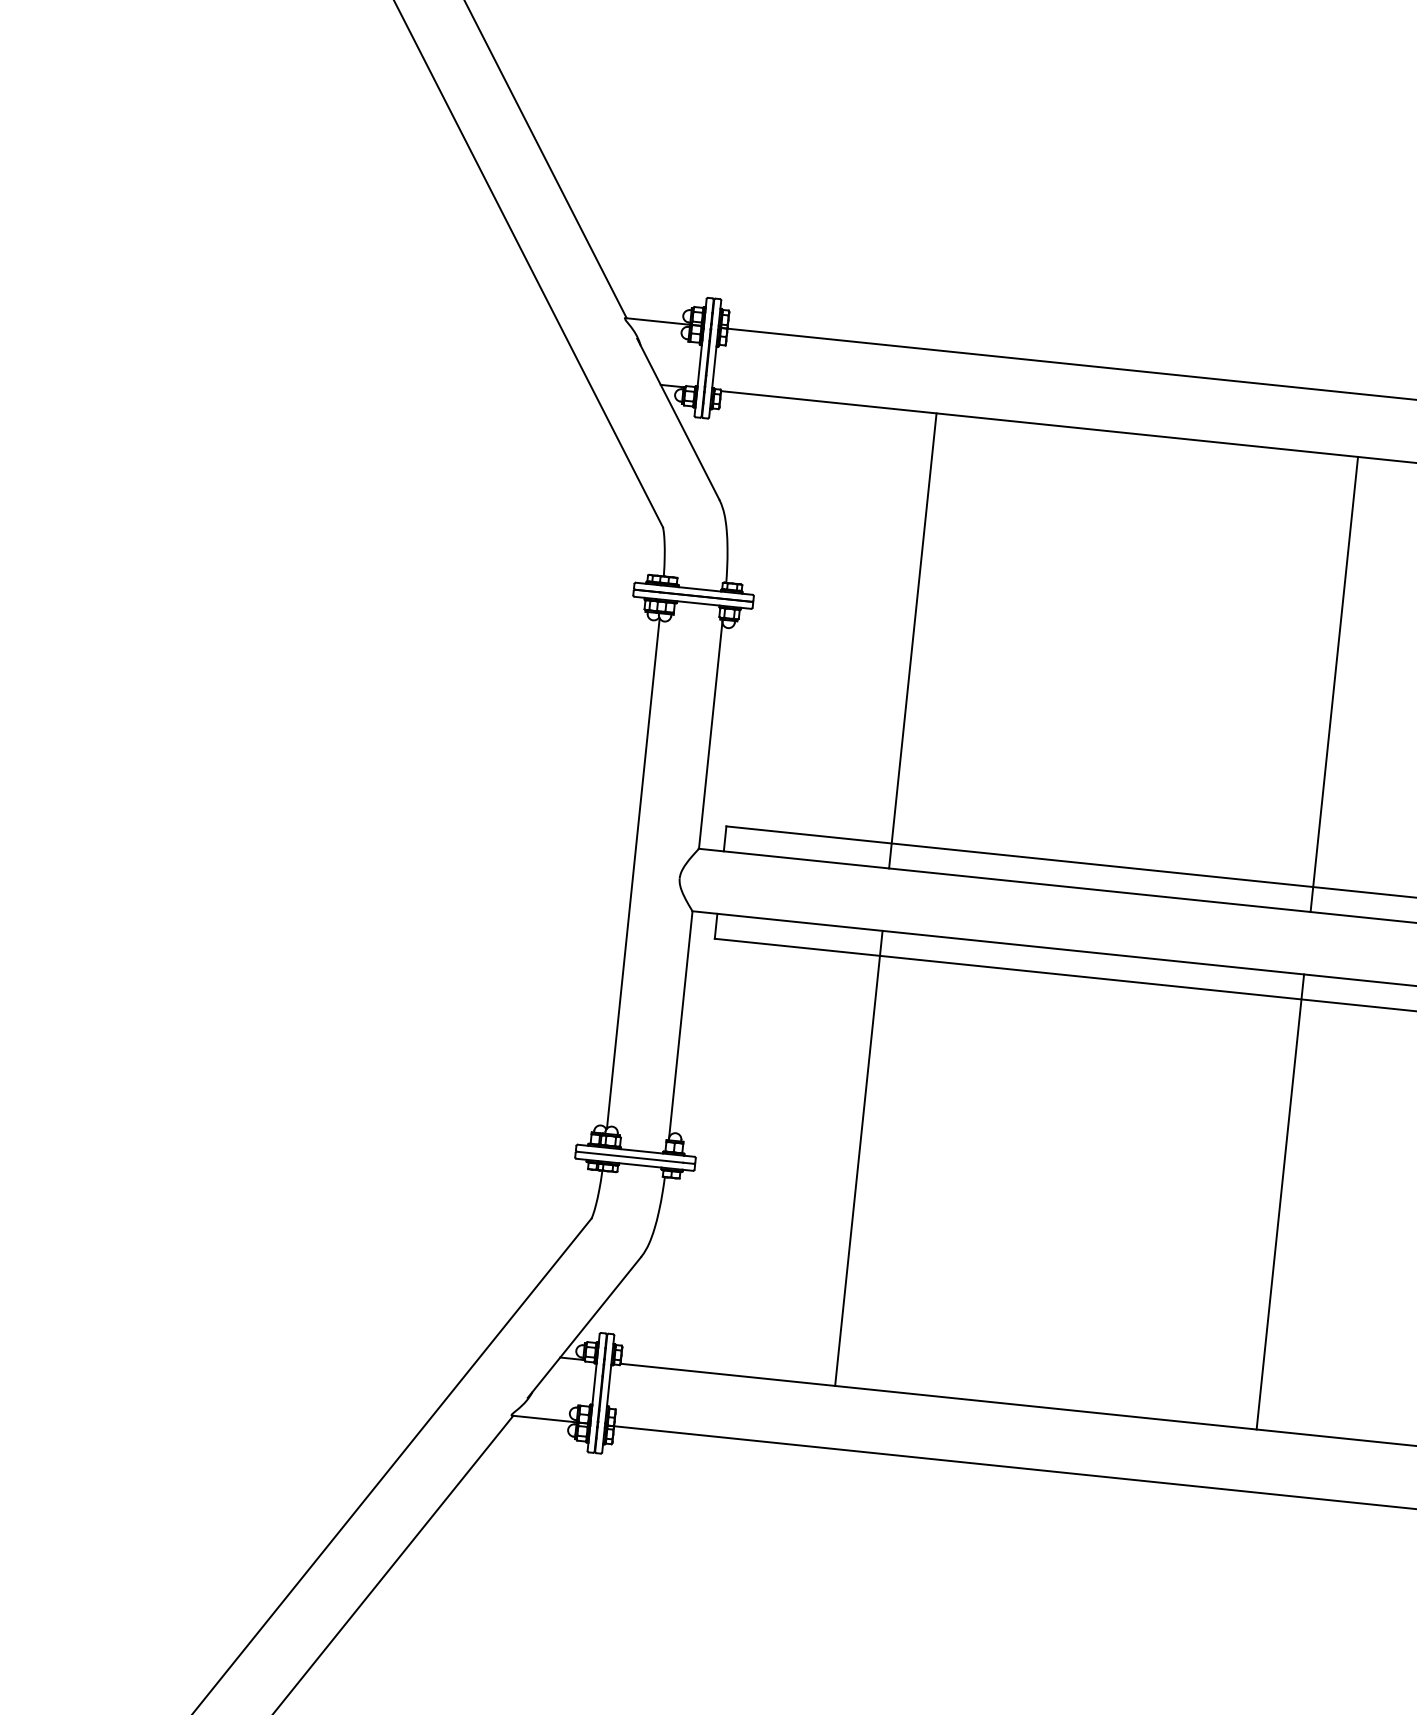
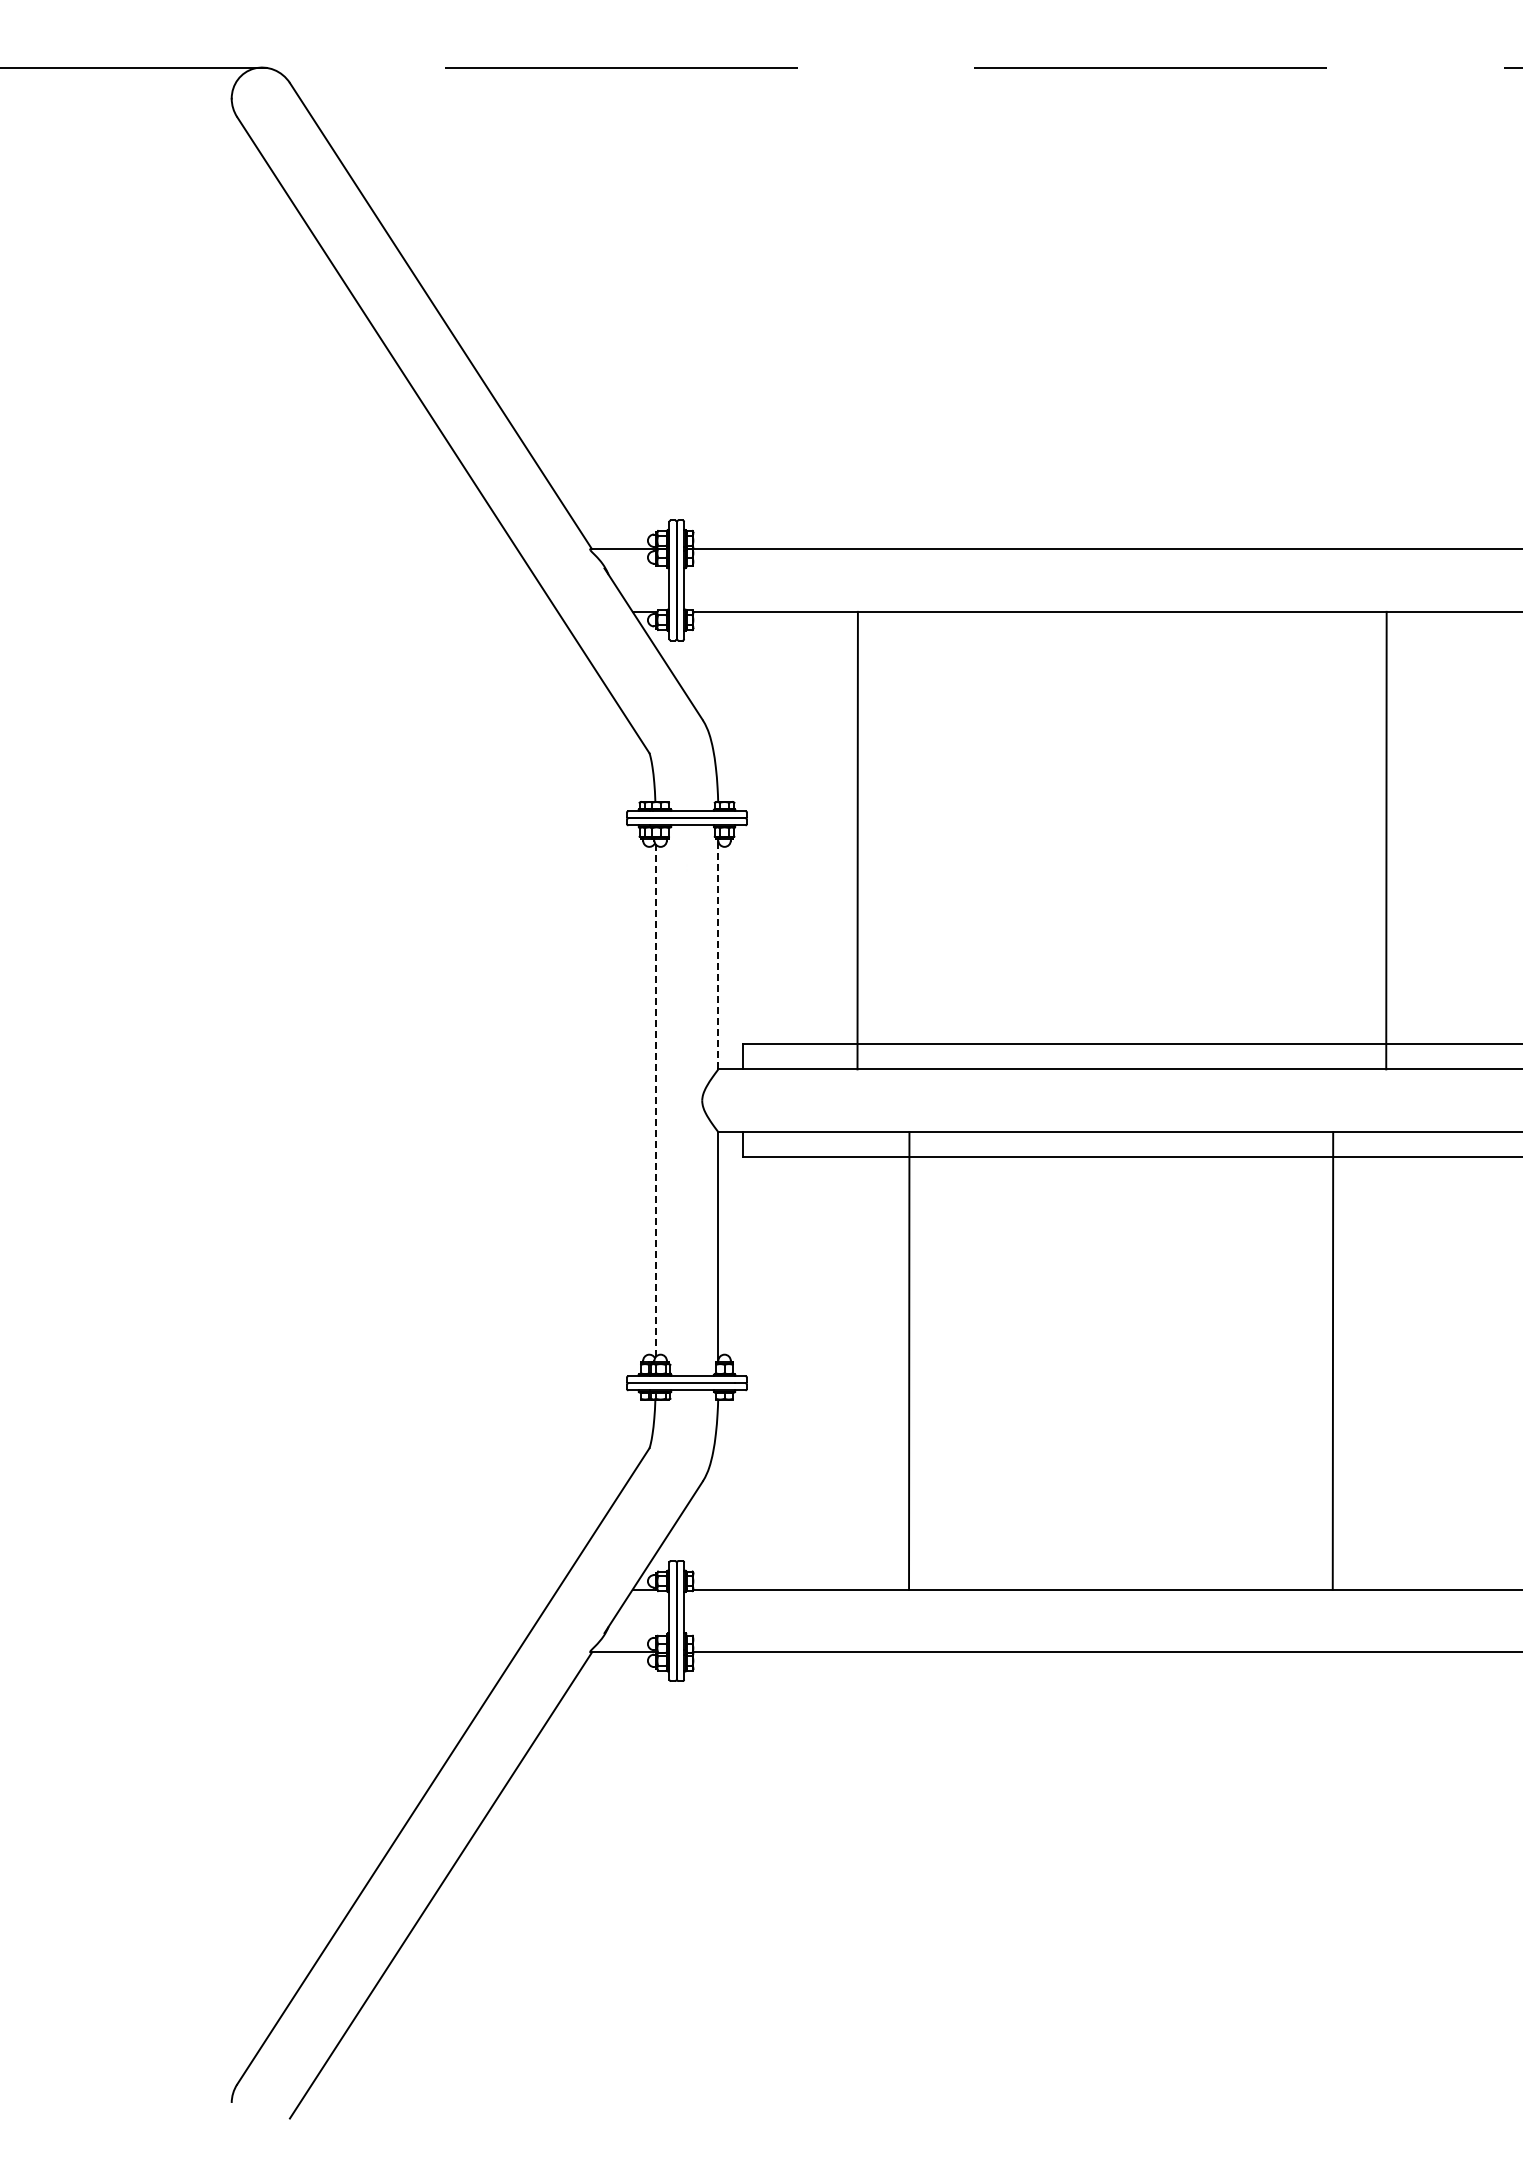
line: (912, 640) -> (857, 840), moved
line: (1334, 684) -> (1386, 840), moved
line: (710, 734) -> (718, 954), solid -> dashed
line: (633, 873) -> (655, 1100), solid -> dashed

